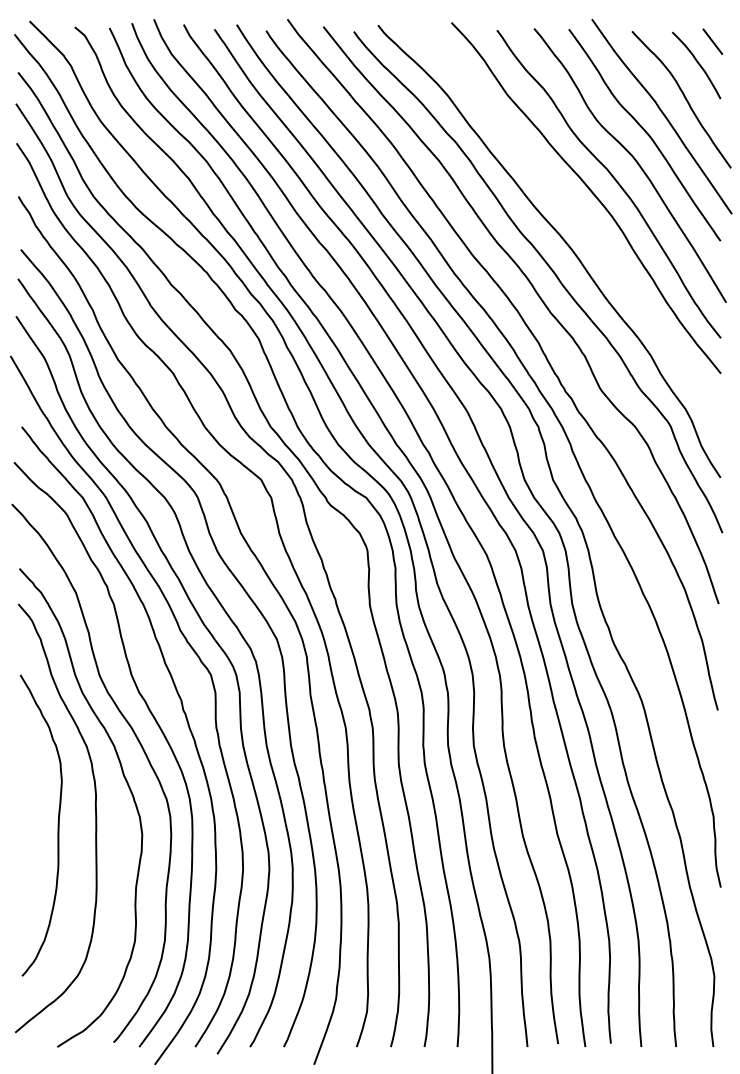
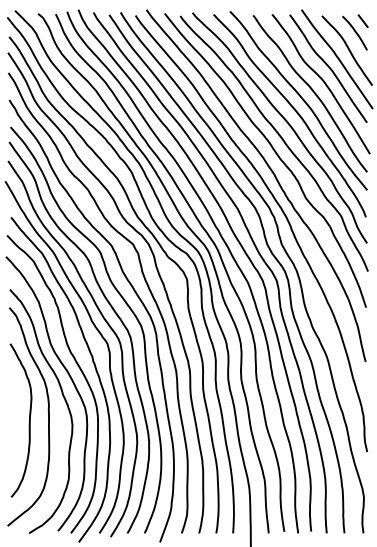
curve: (578, 217) -> (294, 110), added

